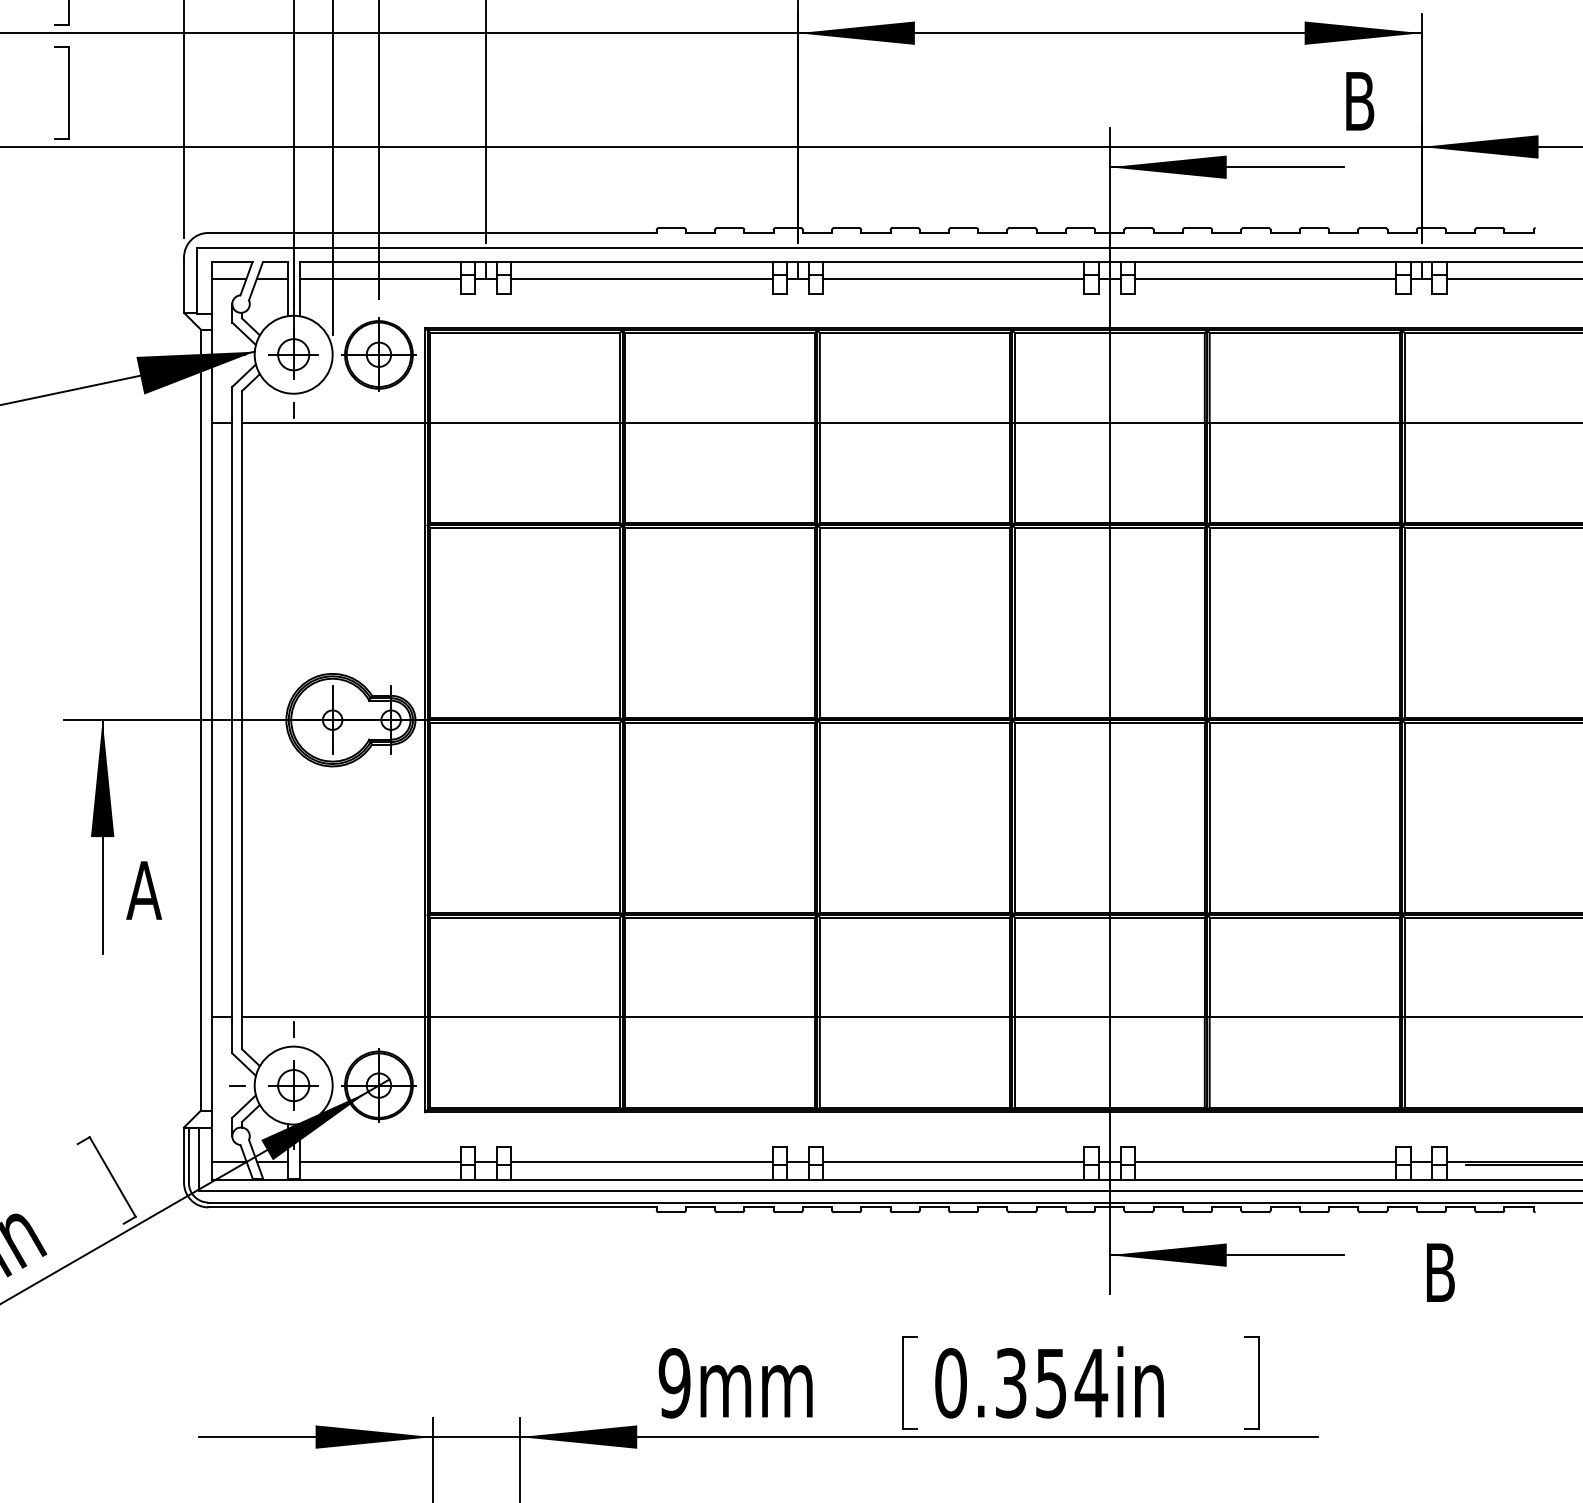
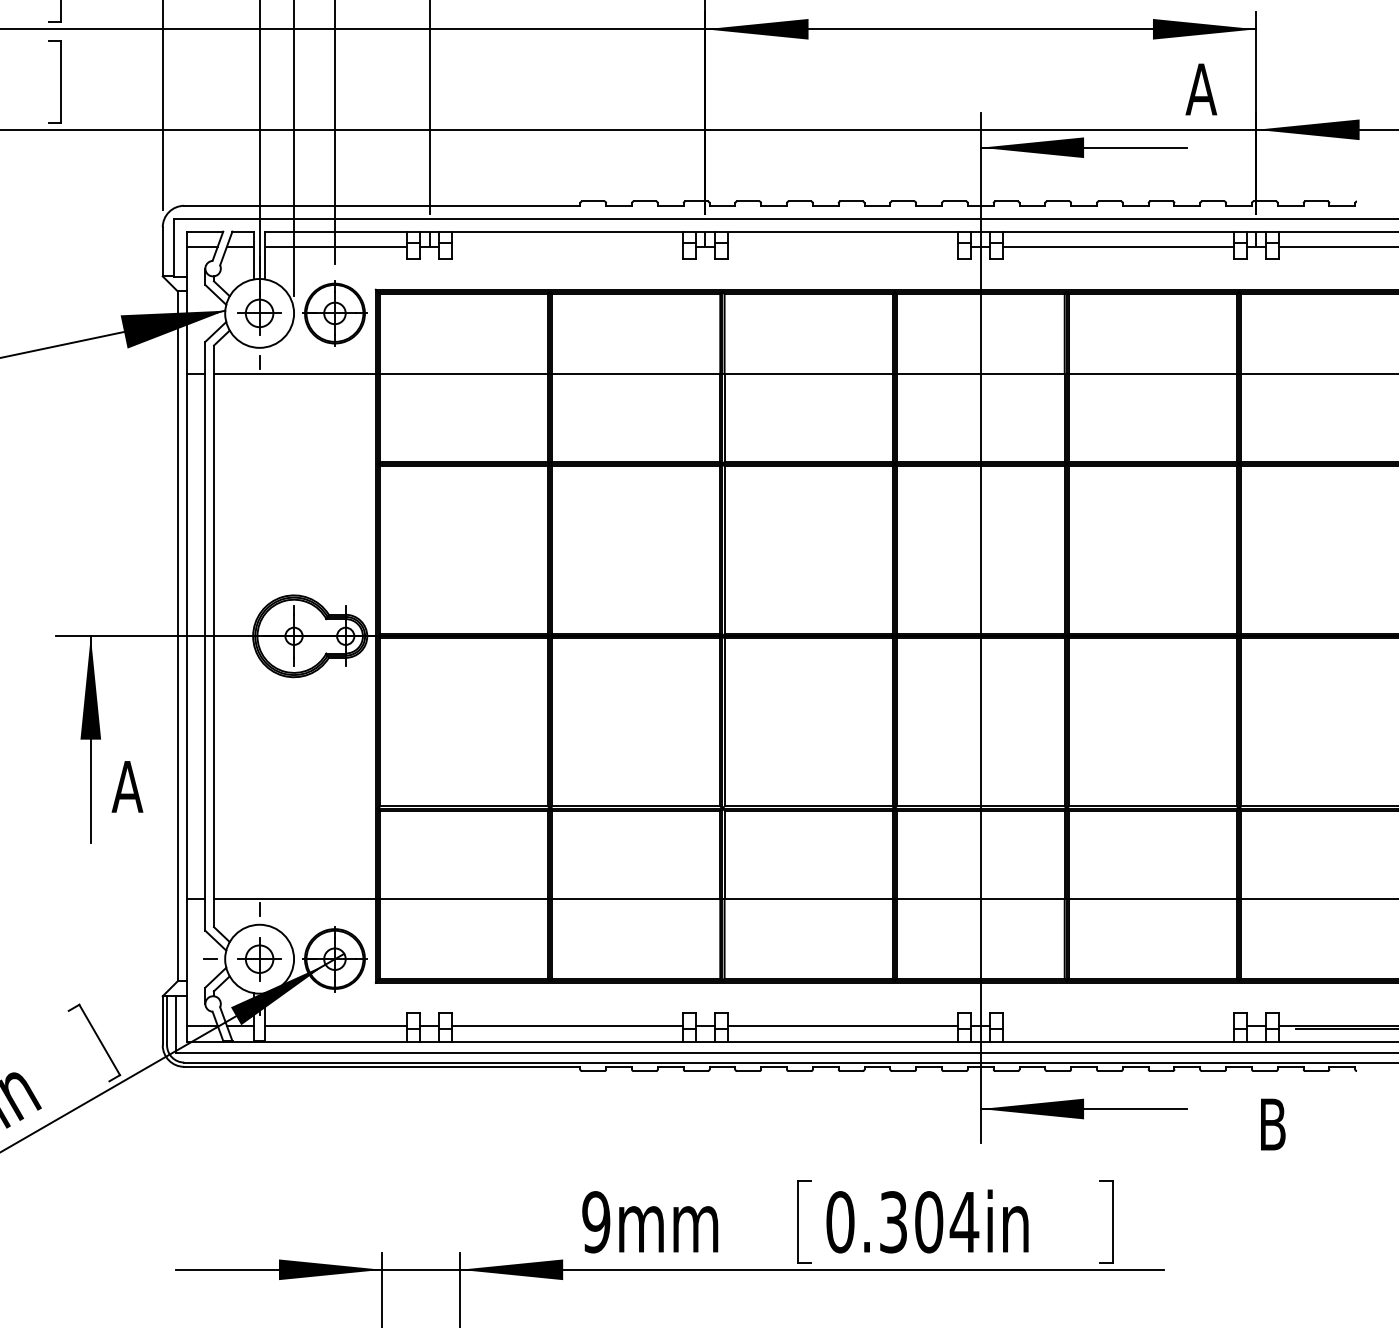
text: (1359, 101) -> (1201, 89), B -> A
line: (642, 279) -> (567, 246), removed
line: (953, 279) -> (842, 246), removed
line: (1265, 1161) -> (1118, 1026), removed
text: (1051, 1383) -> (929, 1222), 0.354in -> 0.304in

